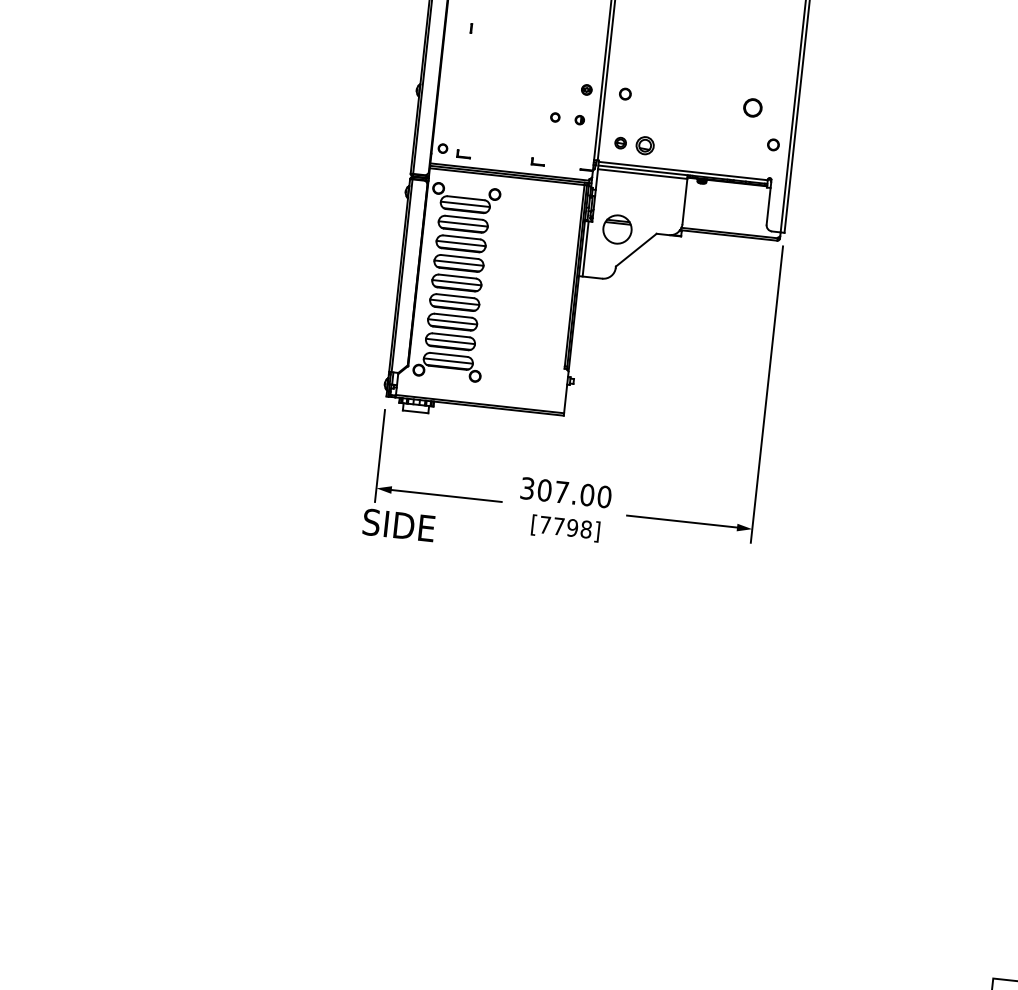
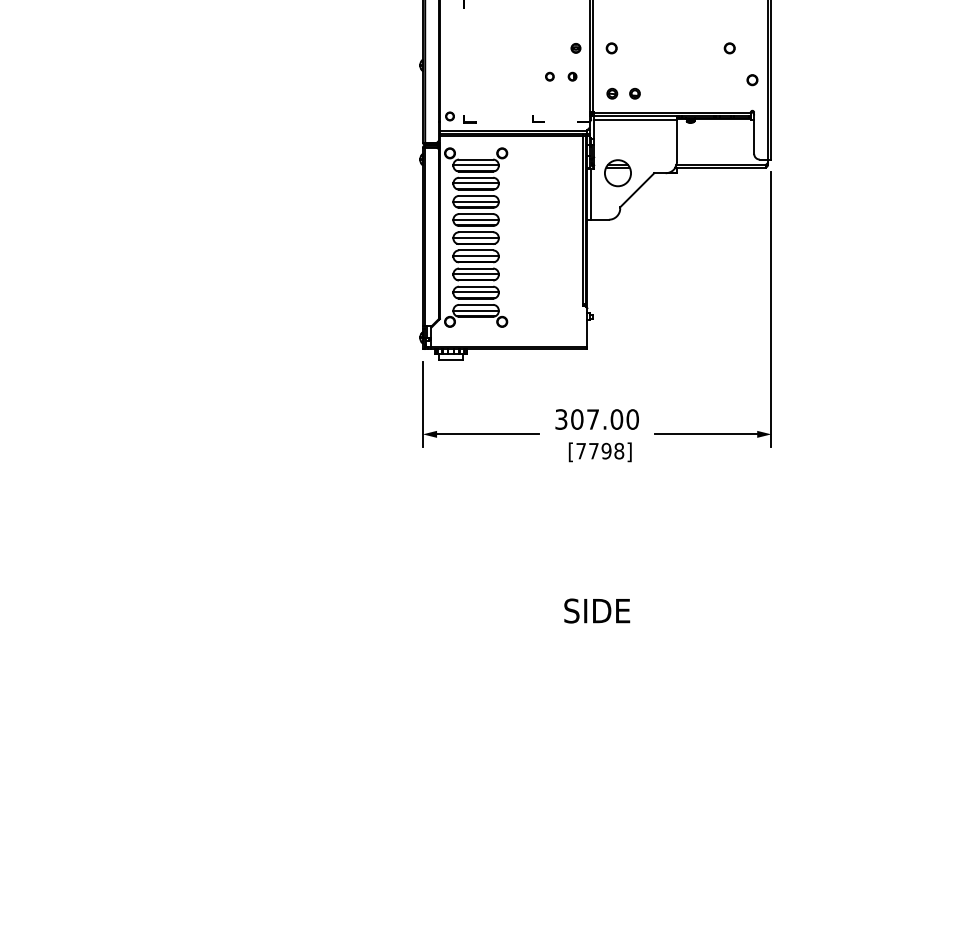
circle: (752, 108) -> (729, 48), size x0.62
part: (644, 145) -> (634, 93), size x0.62
text: (399, 524) -> (597, 610), moved

